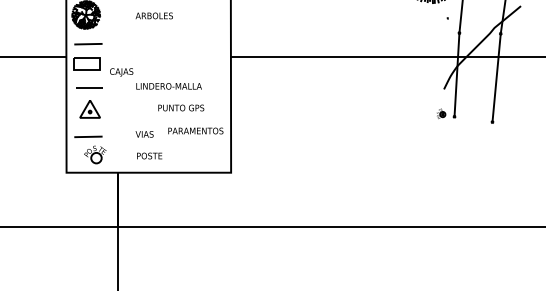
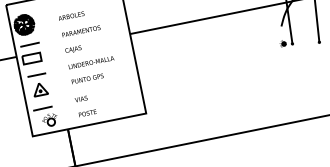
text: (121, 72) -> (73, 49), moved
text: (181, 107) -> (87, 78), moved
text: (195, 130) -> (81, 31), moved

